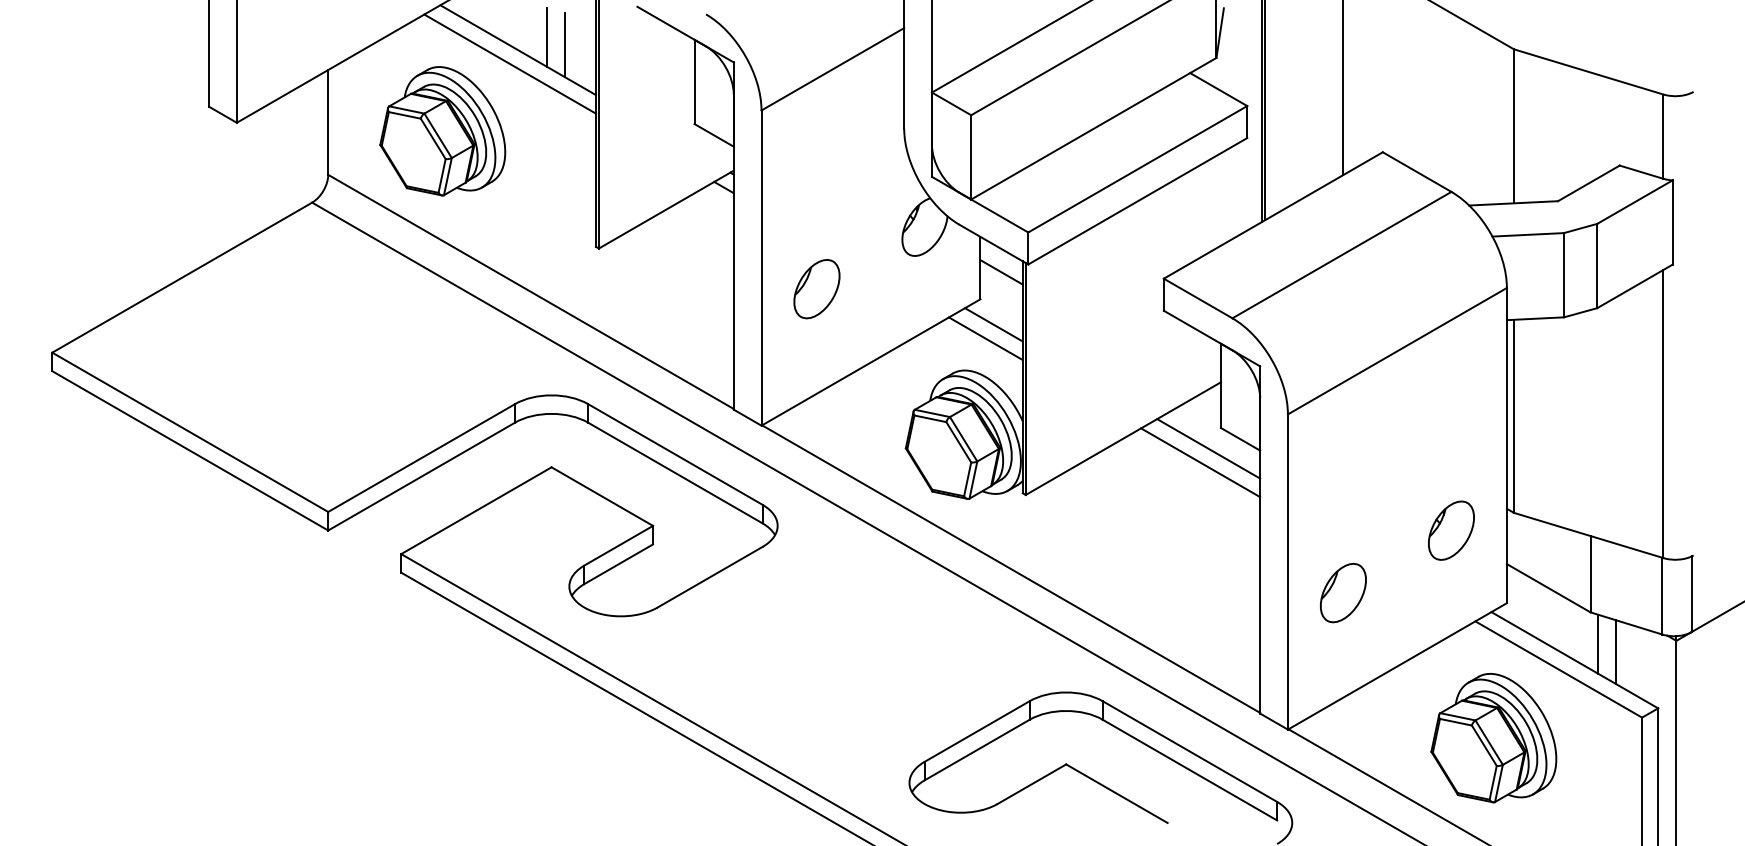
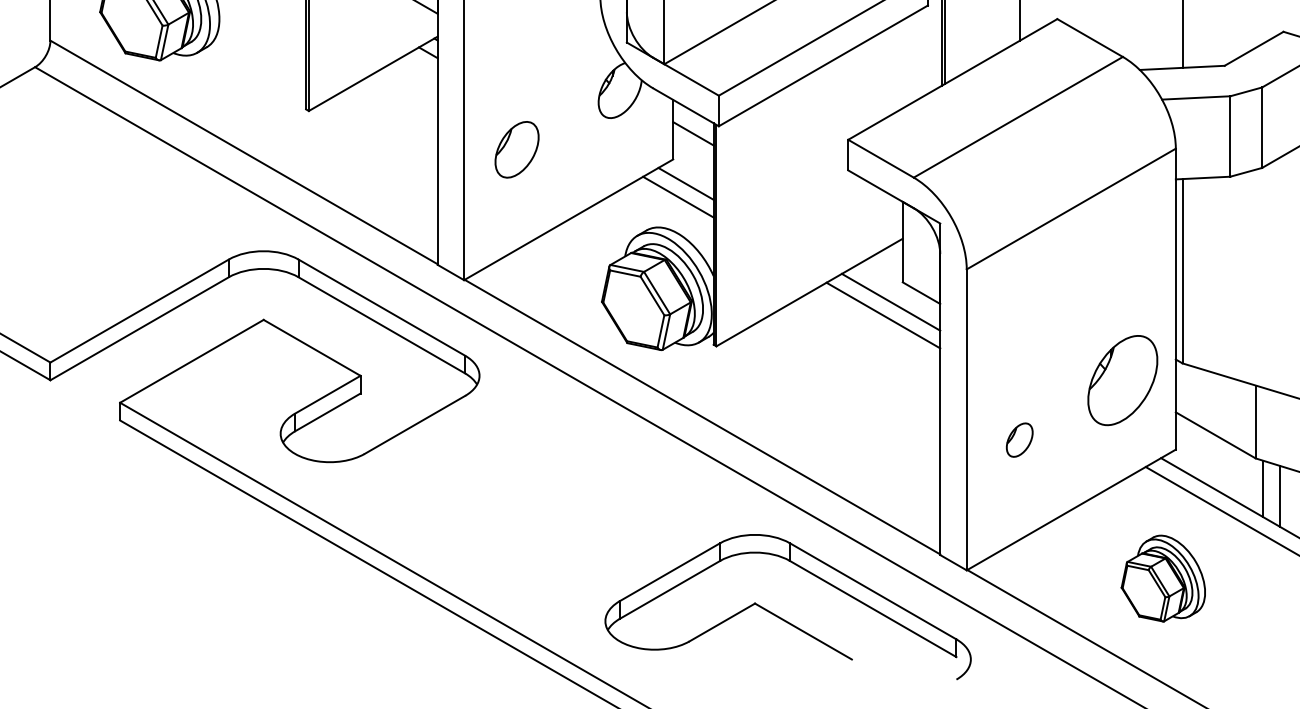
part: (1451, 530) -> (1122, 380), size x1.6
part: (1343, 593) -> (1019, 440), size x0.6
part: (1493, 738) -> (1163, 578), size x0.7

